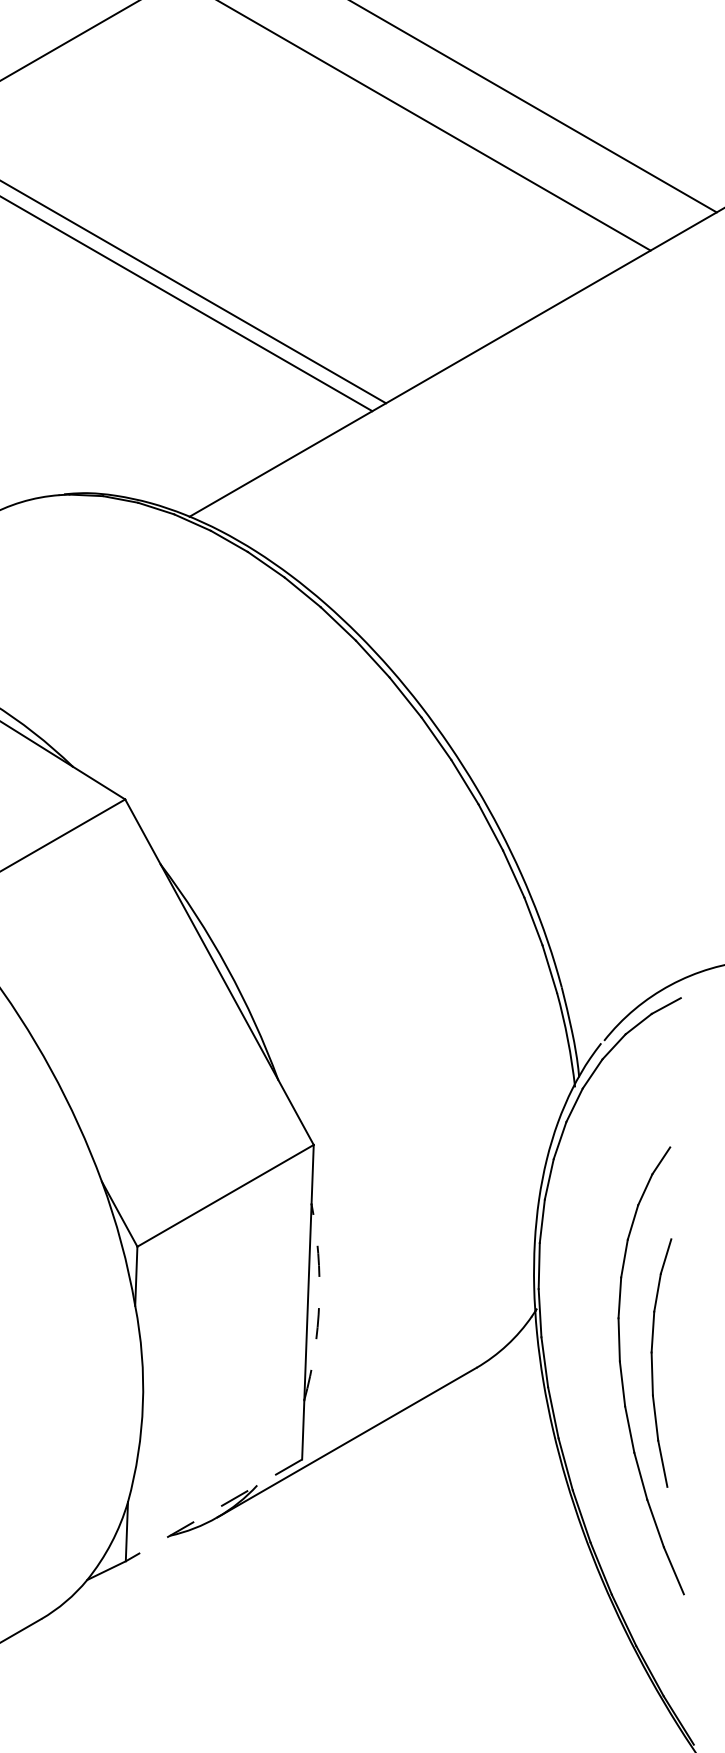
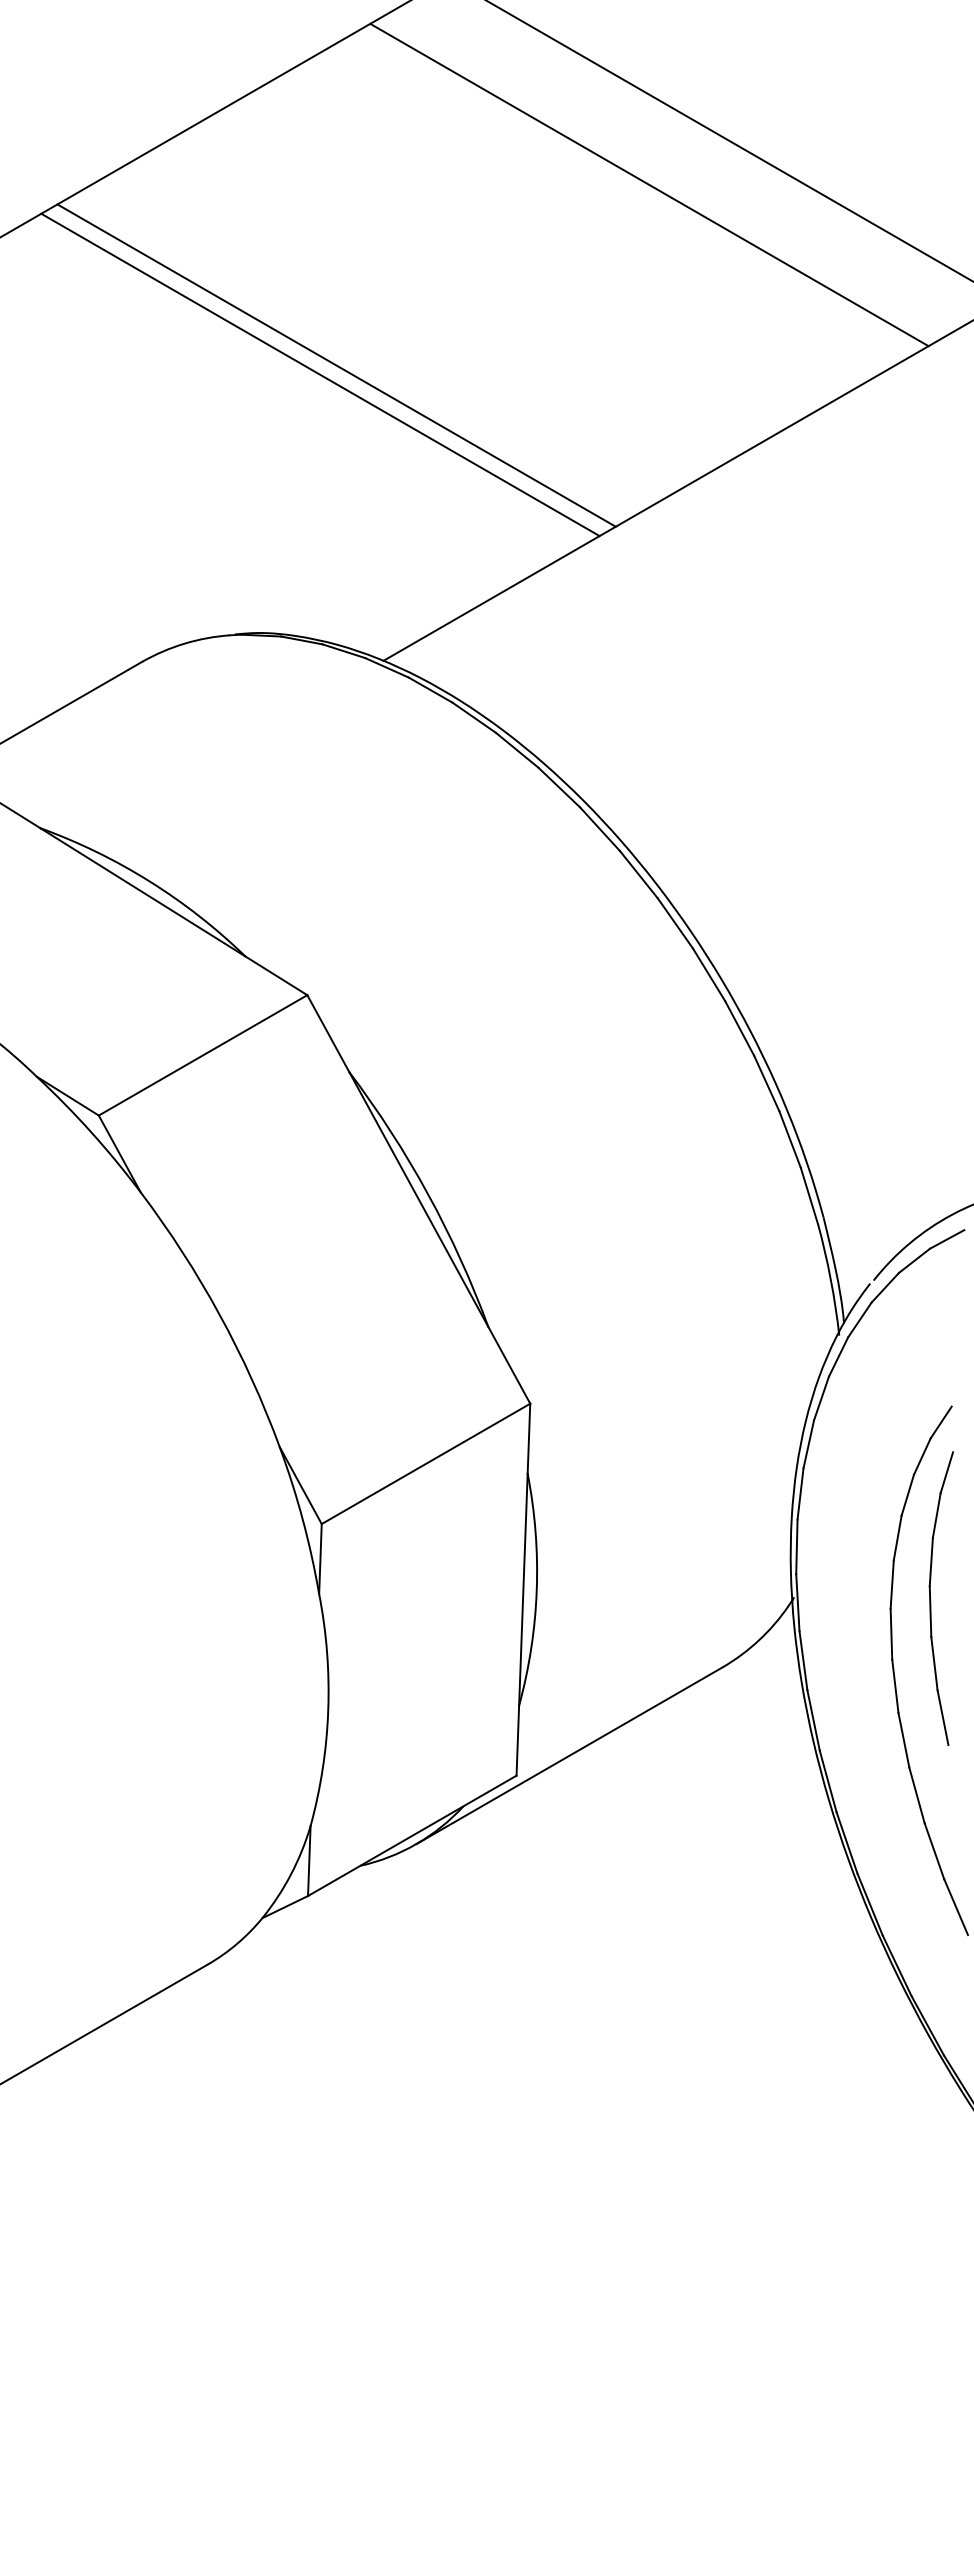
arc: (319, 1302) -> (536, 1590), dashed -> solid
part: (653, 1363) -> (931, 1599), moved
line: (213, 1510) -> (411, 1836), dashed -> solid

